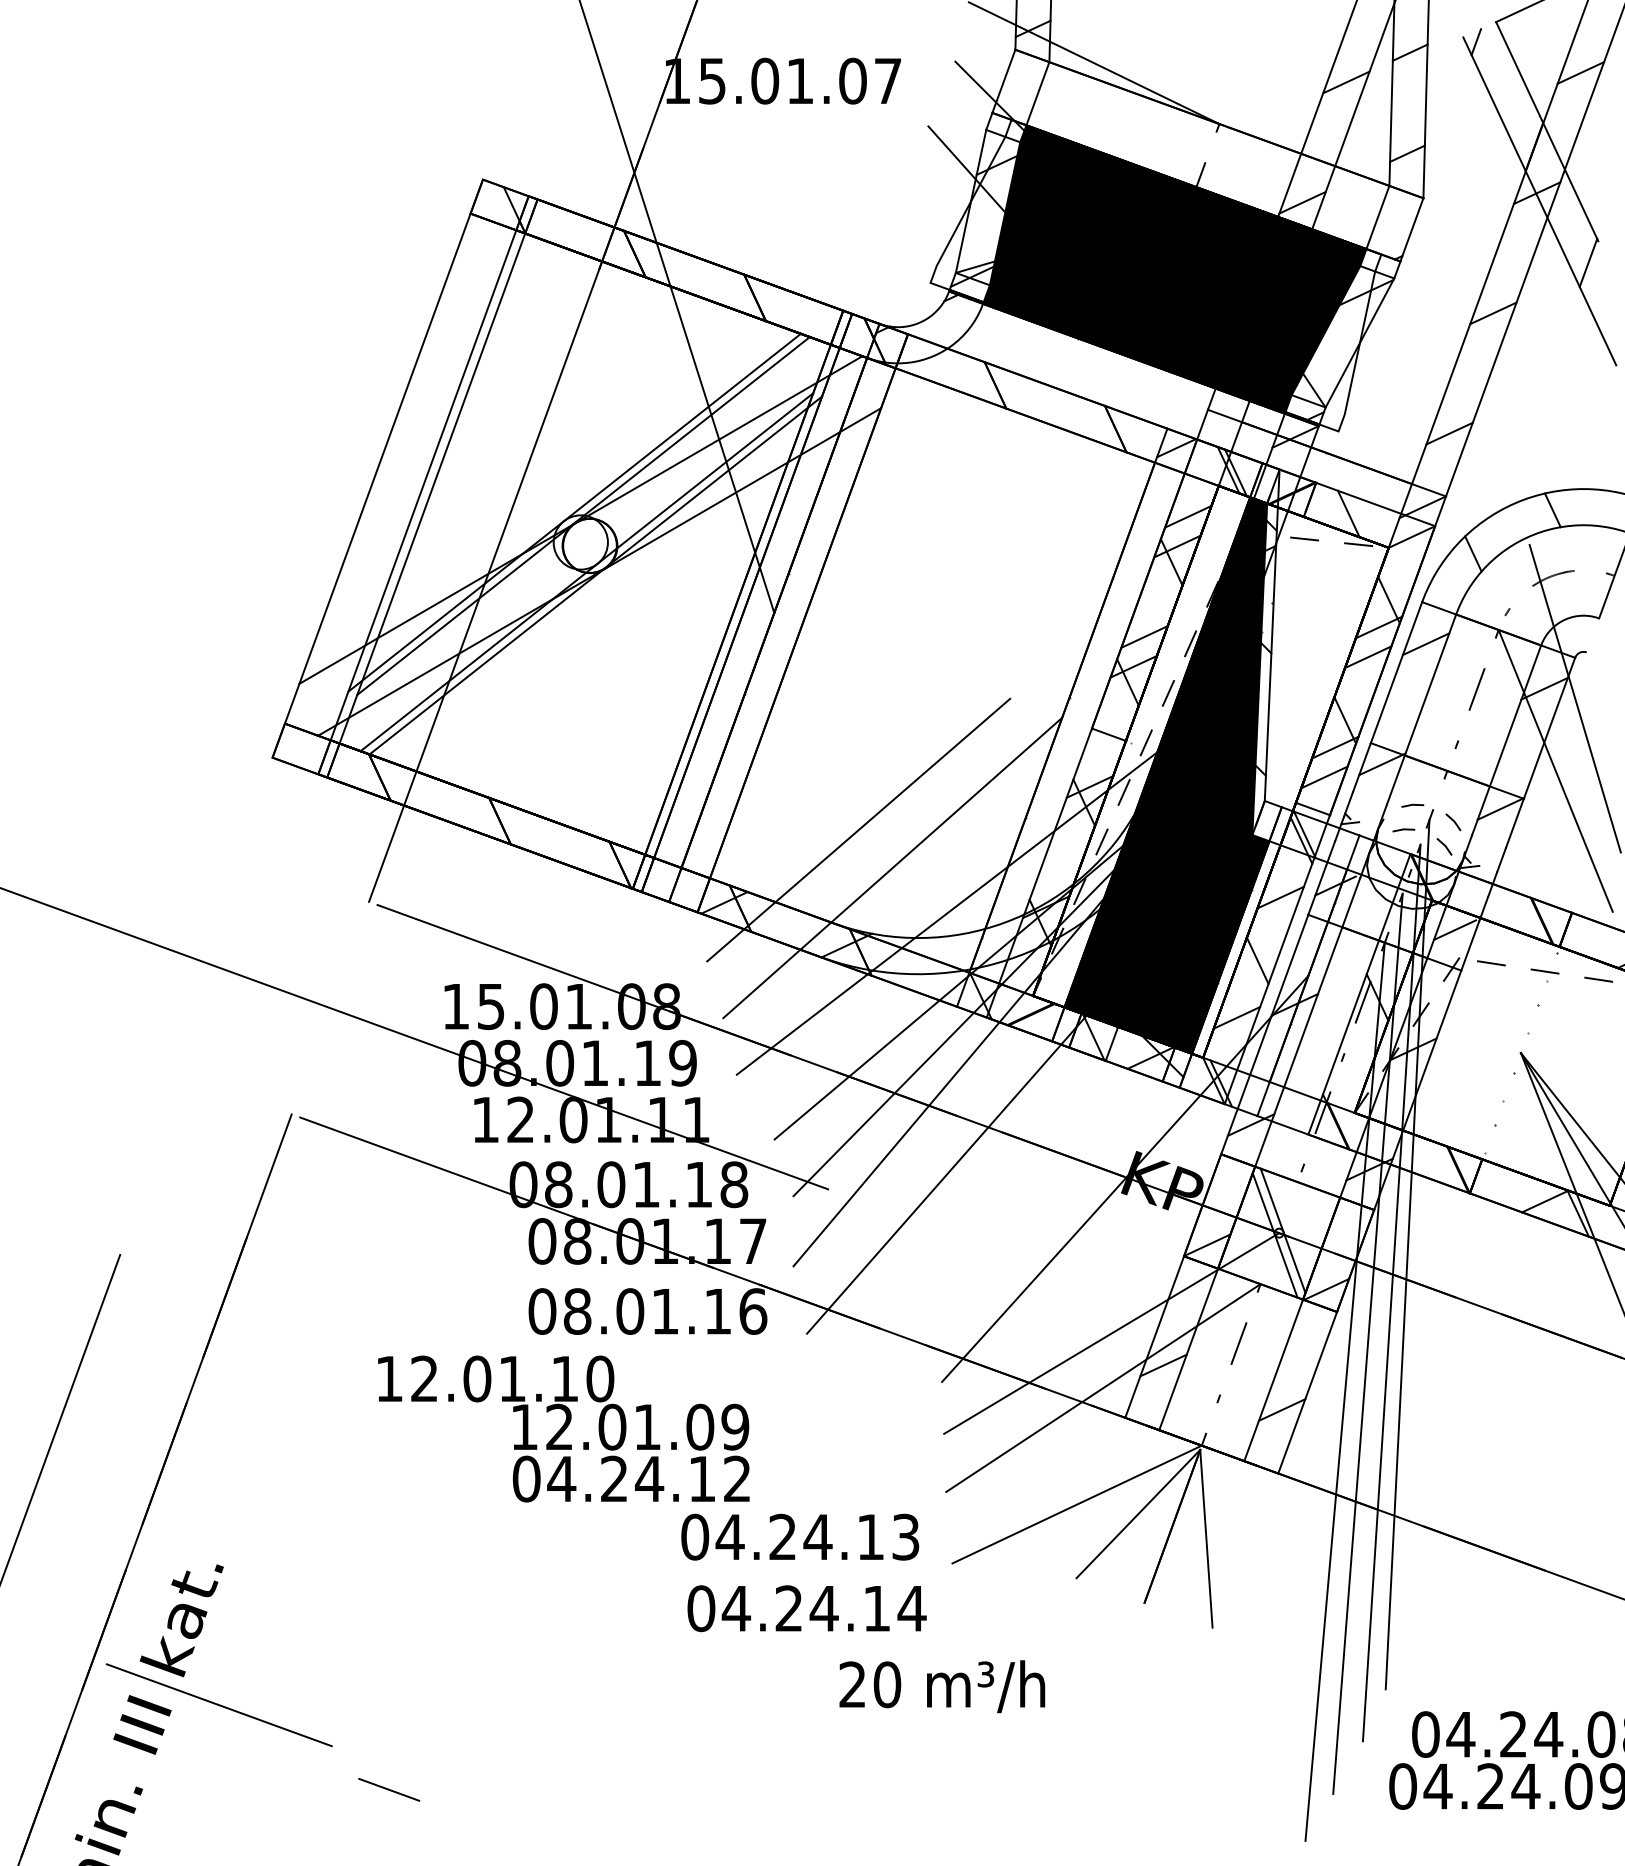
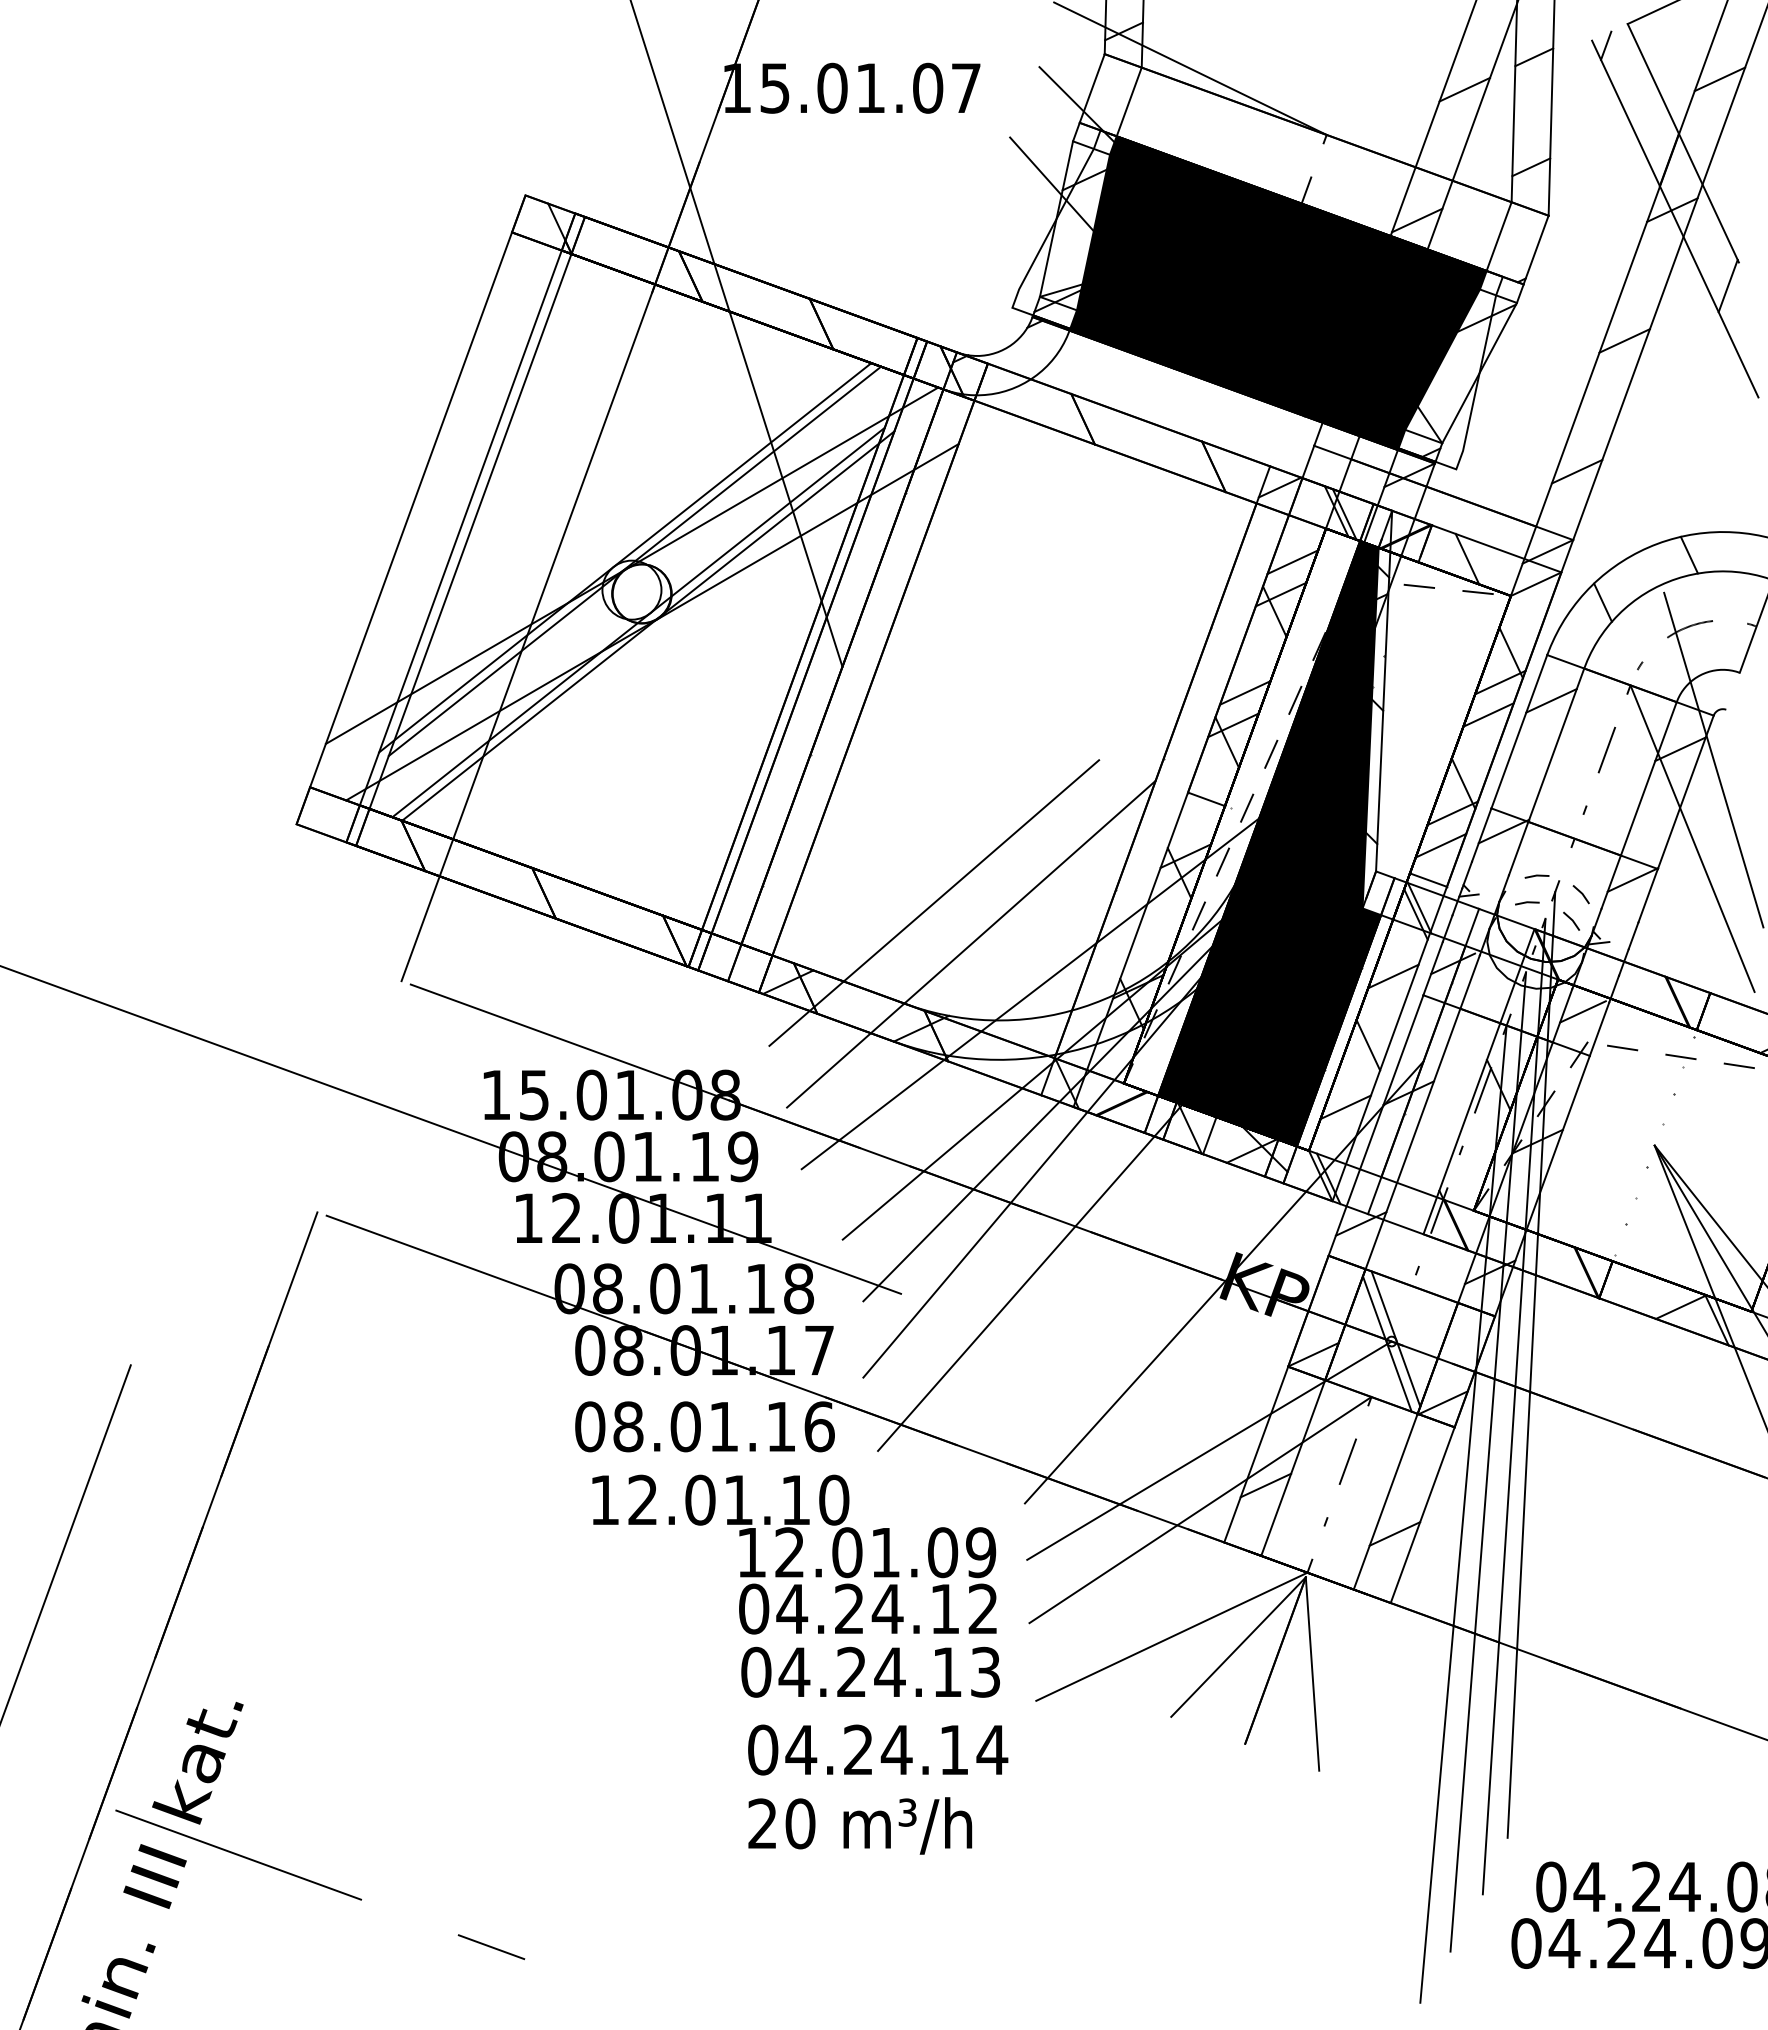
text: (563, 1428) -> (794, 1554), moved
text: (942, 1686) -> (860, 1825), moved
line: (389, 1790) -> (491, 1947), moved

